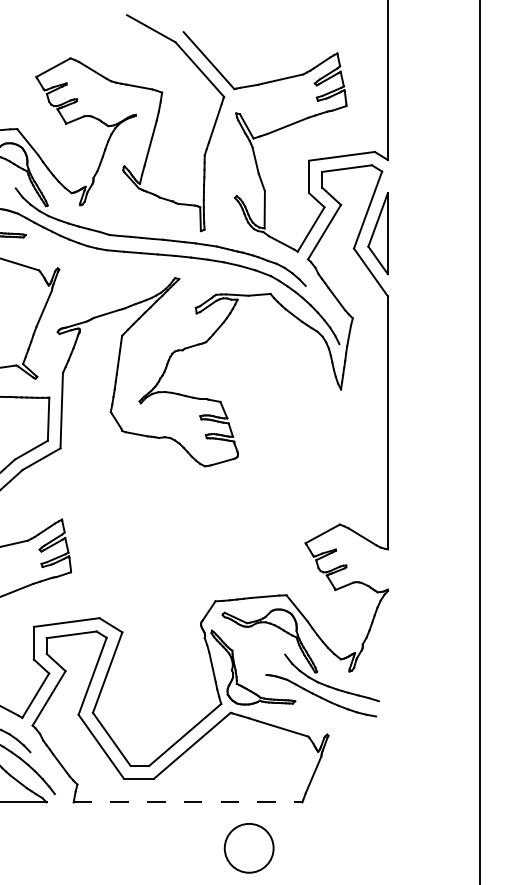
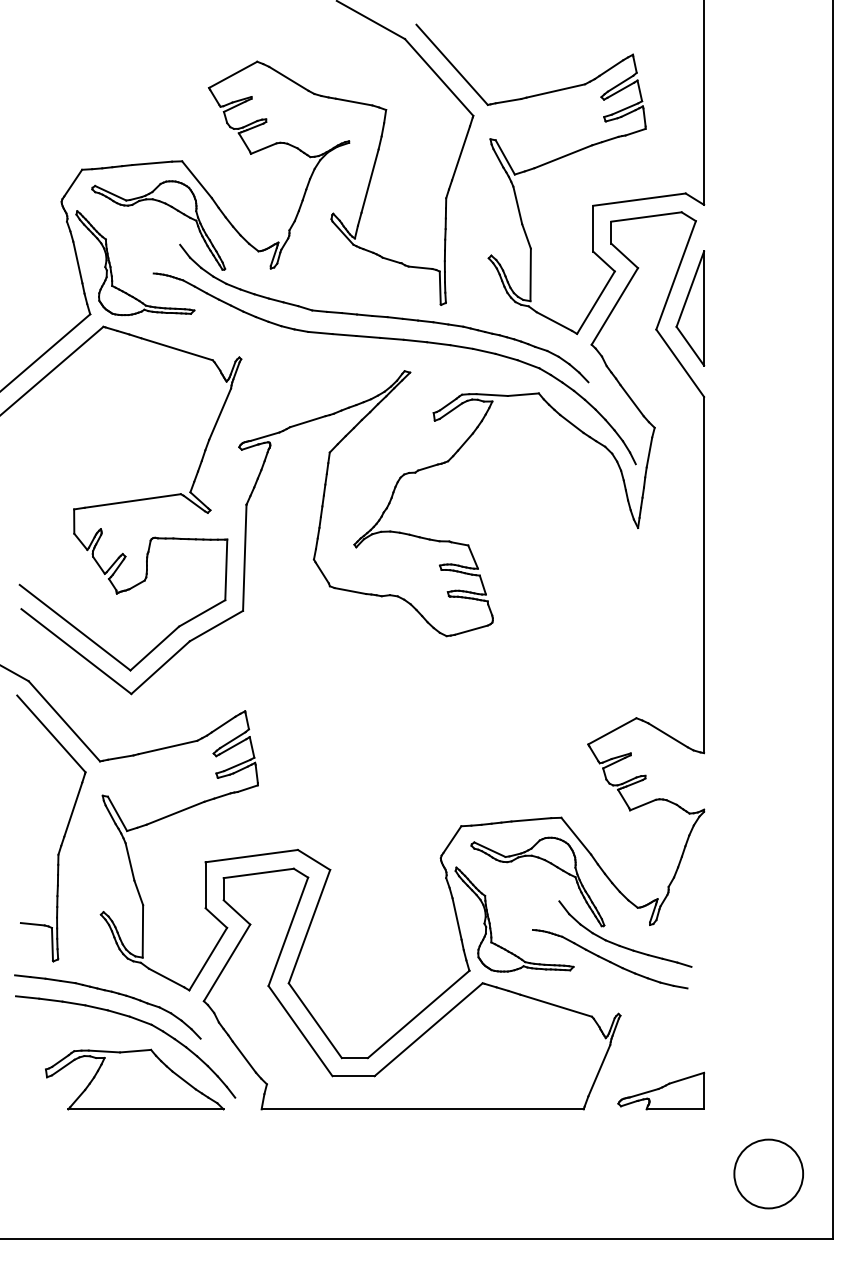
part: (357, 788) -> (661, 1090), added
line: (188, 802) -> (423, 1109), dashed -> solid
circle: (249, 847) -> (768, 1173), moved

